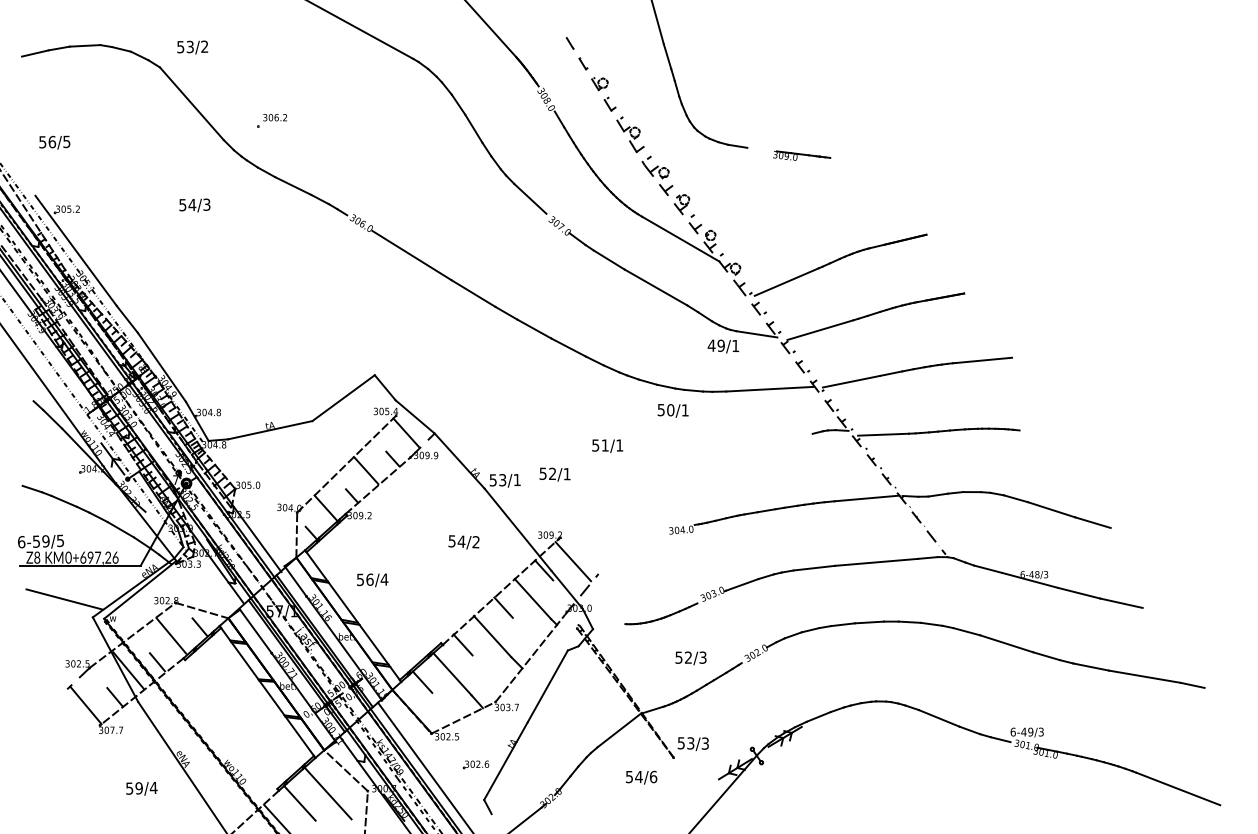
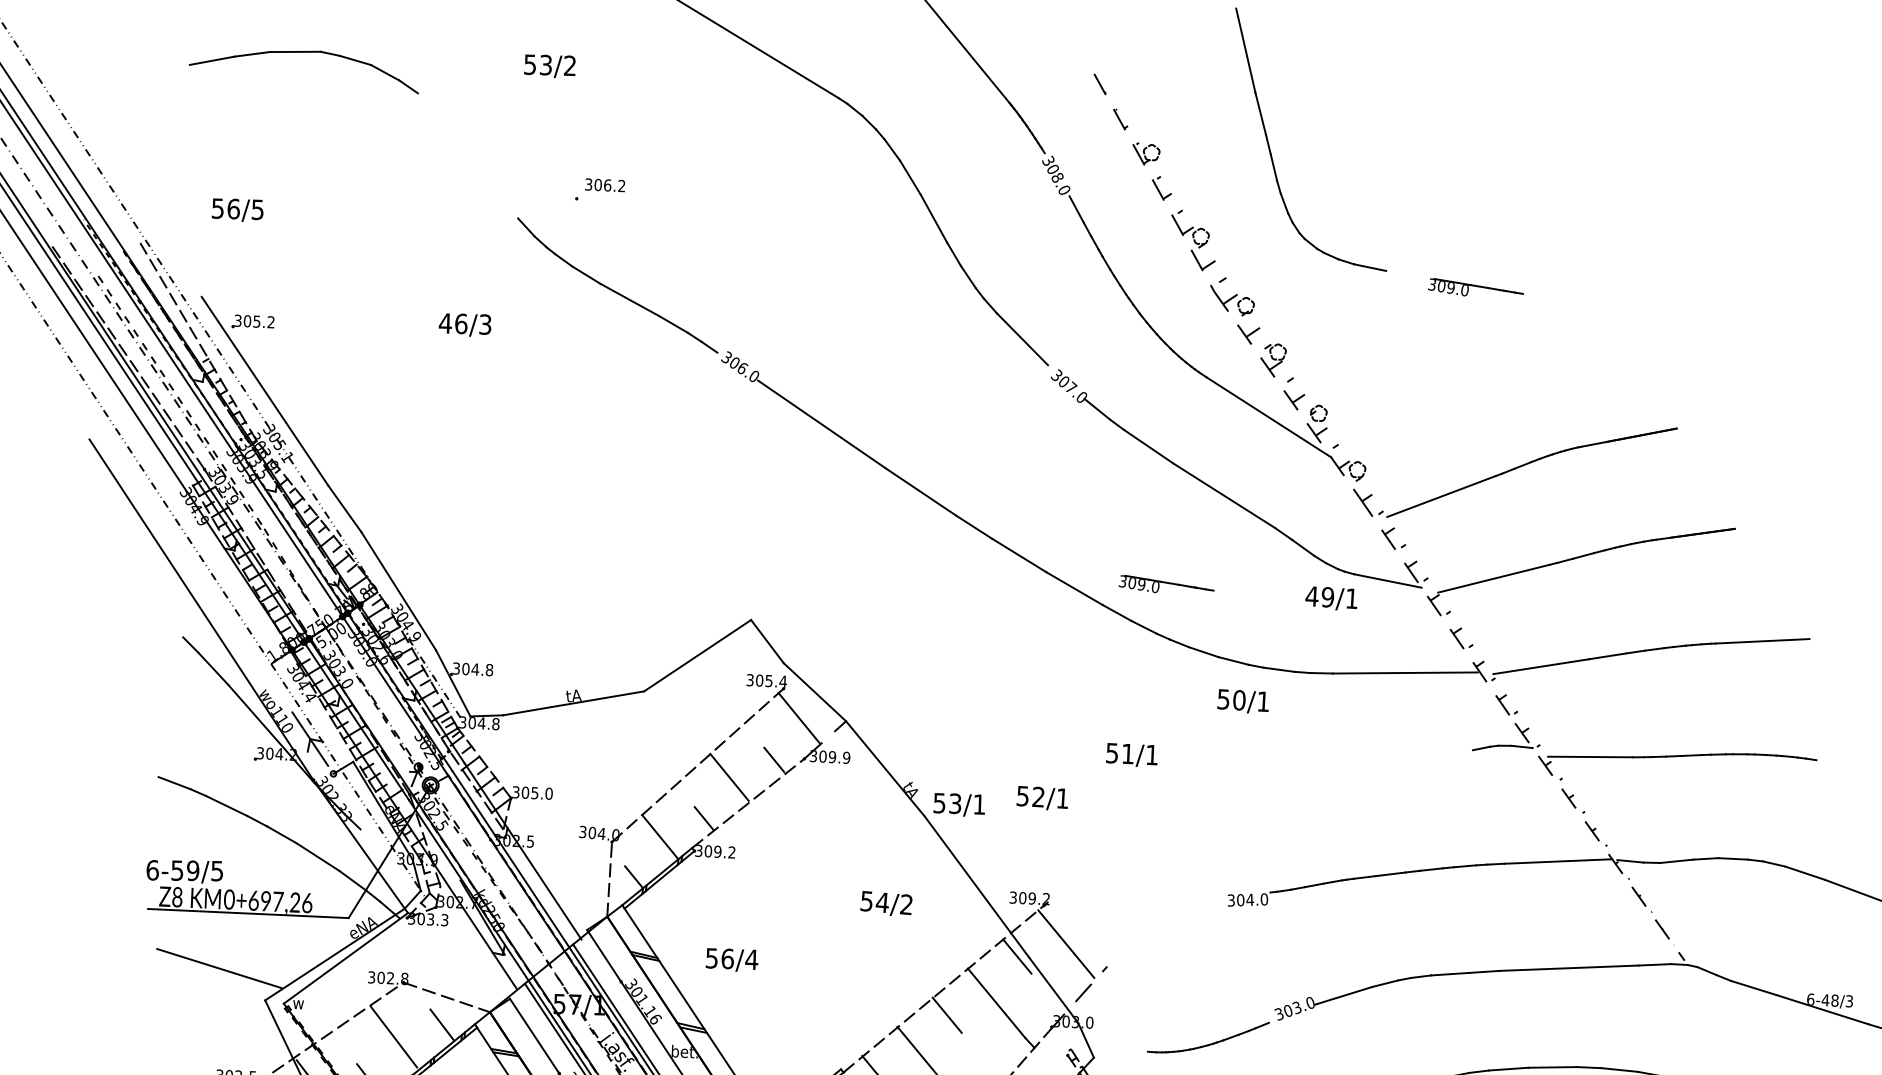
text: (192, 47) -> (549, 66), moved
line: (191, 103) -> (467, 155), removed
text: (187, 204) -> (453, 322), 54/3 -> 46/3
part: (624, 342) -> (1167, 584), added

